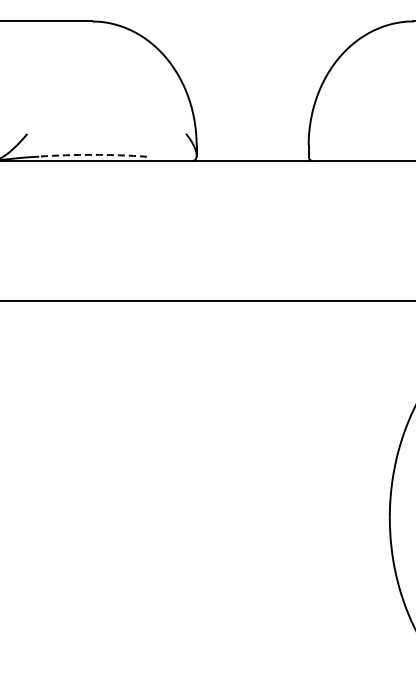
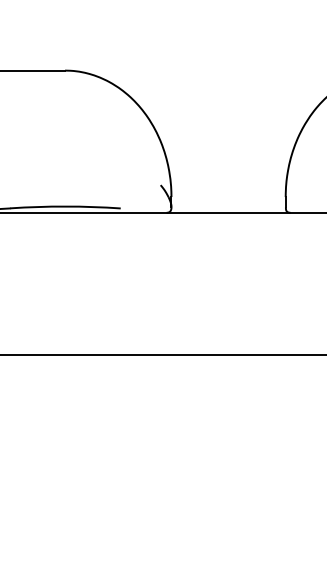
arc: (92, 154) -> (65, 206), dashed -> solid

